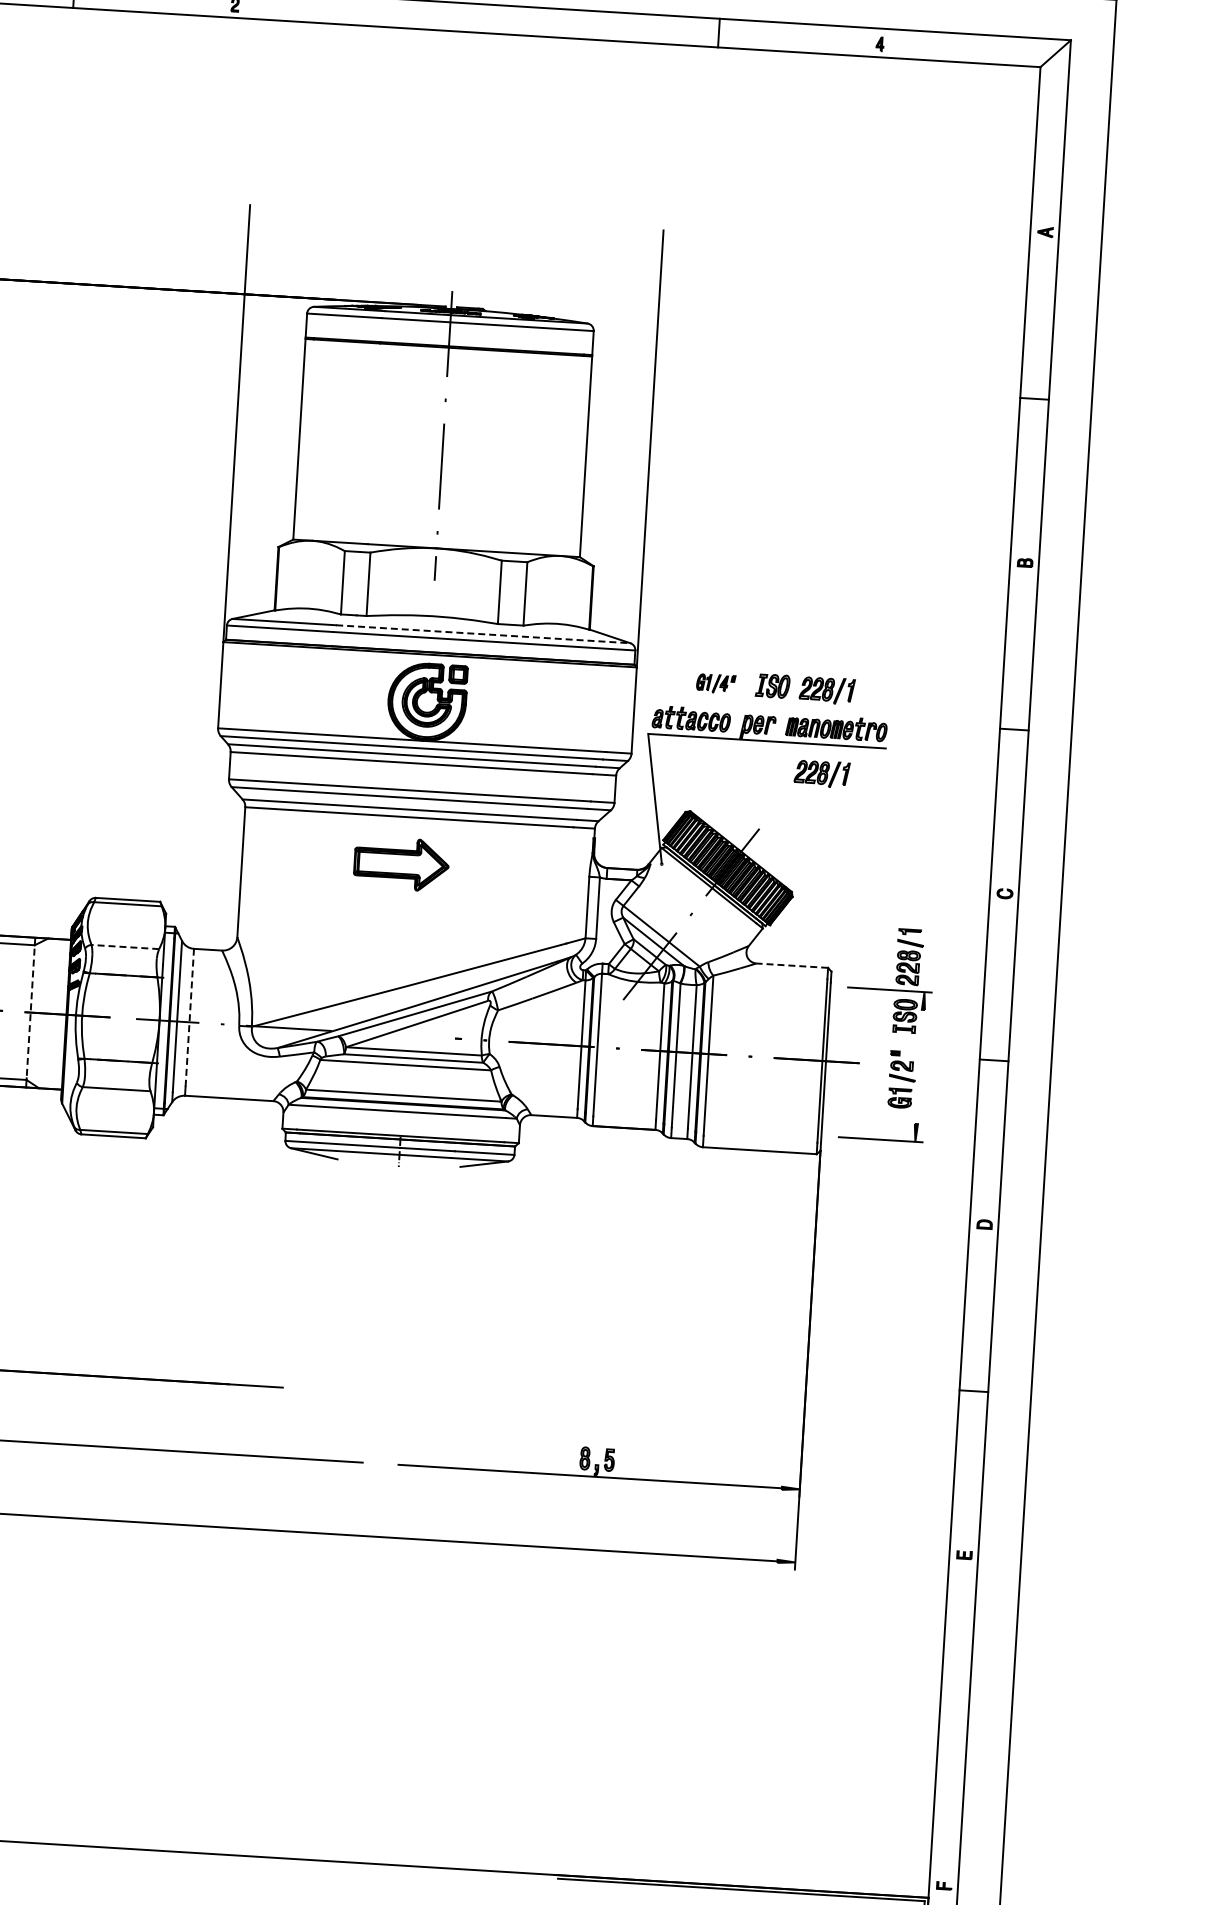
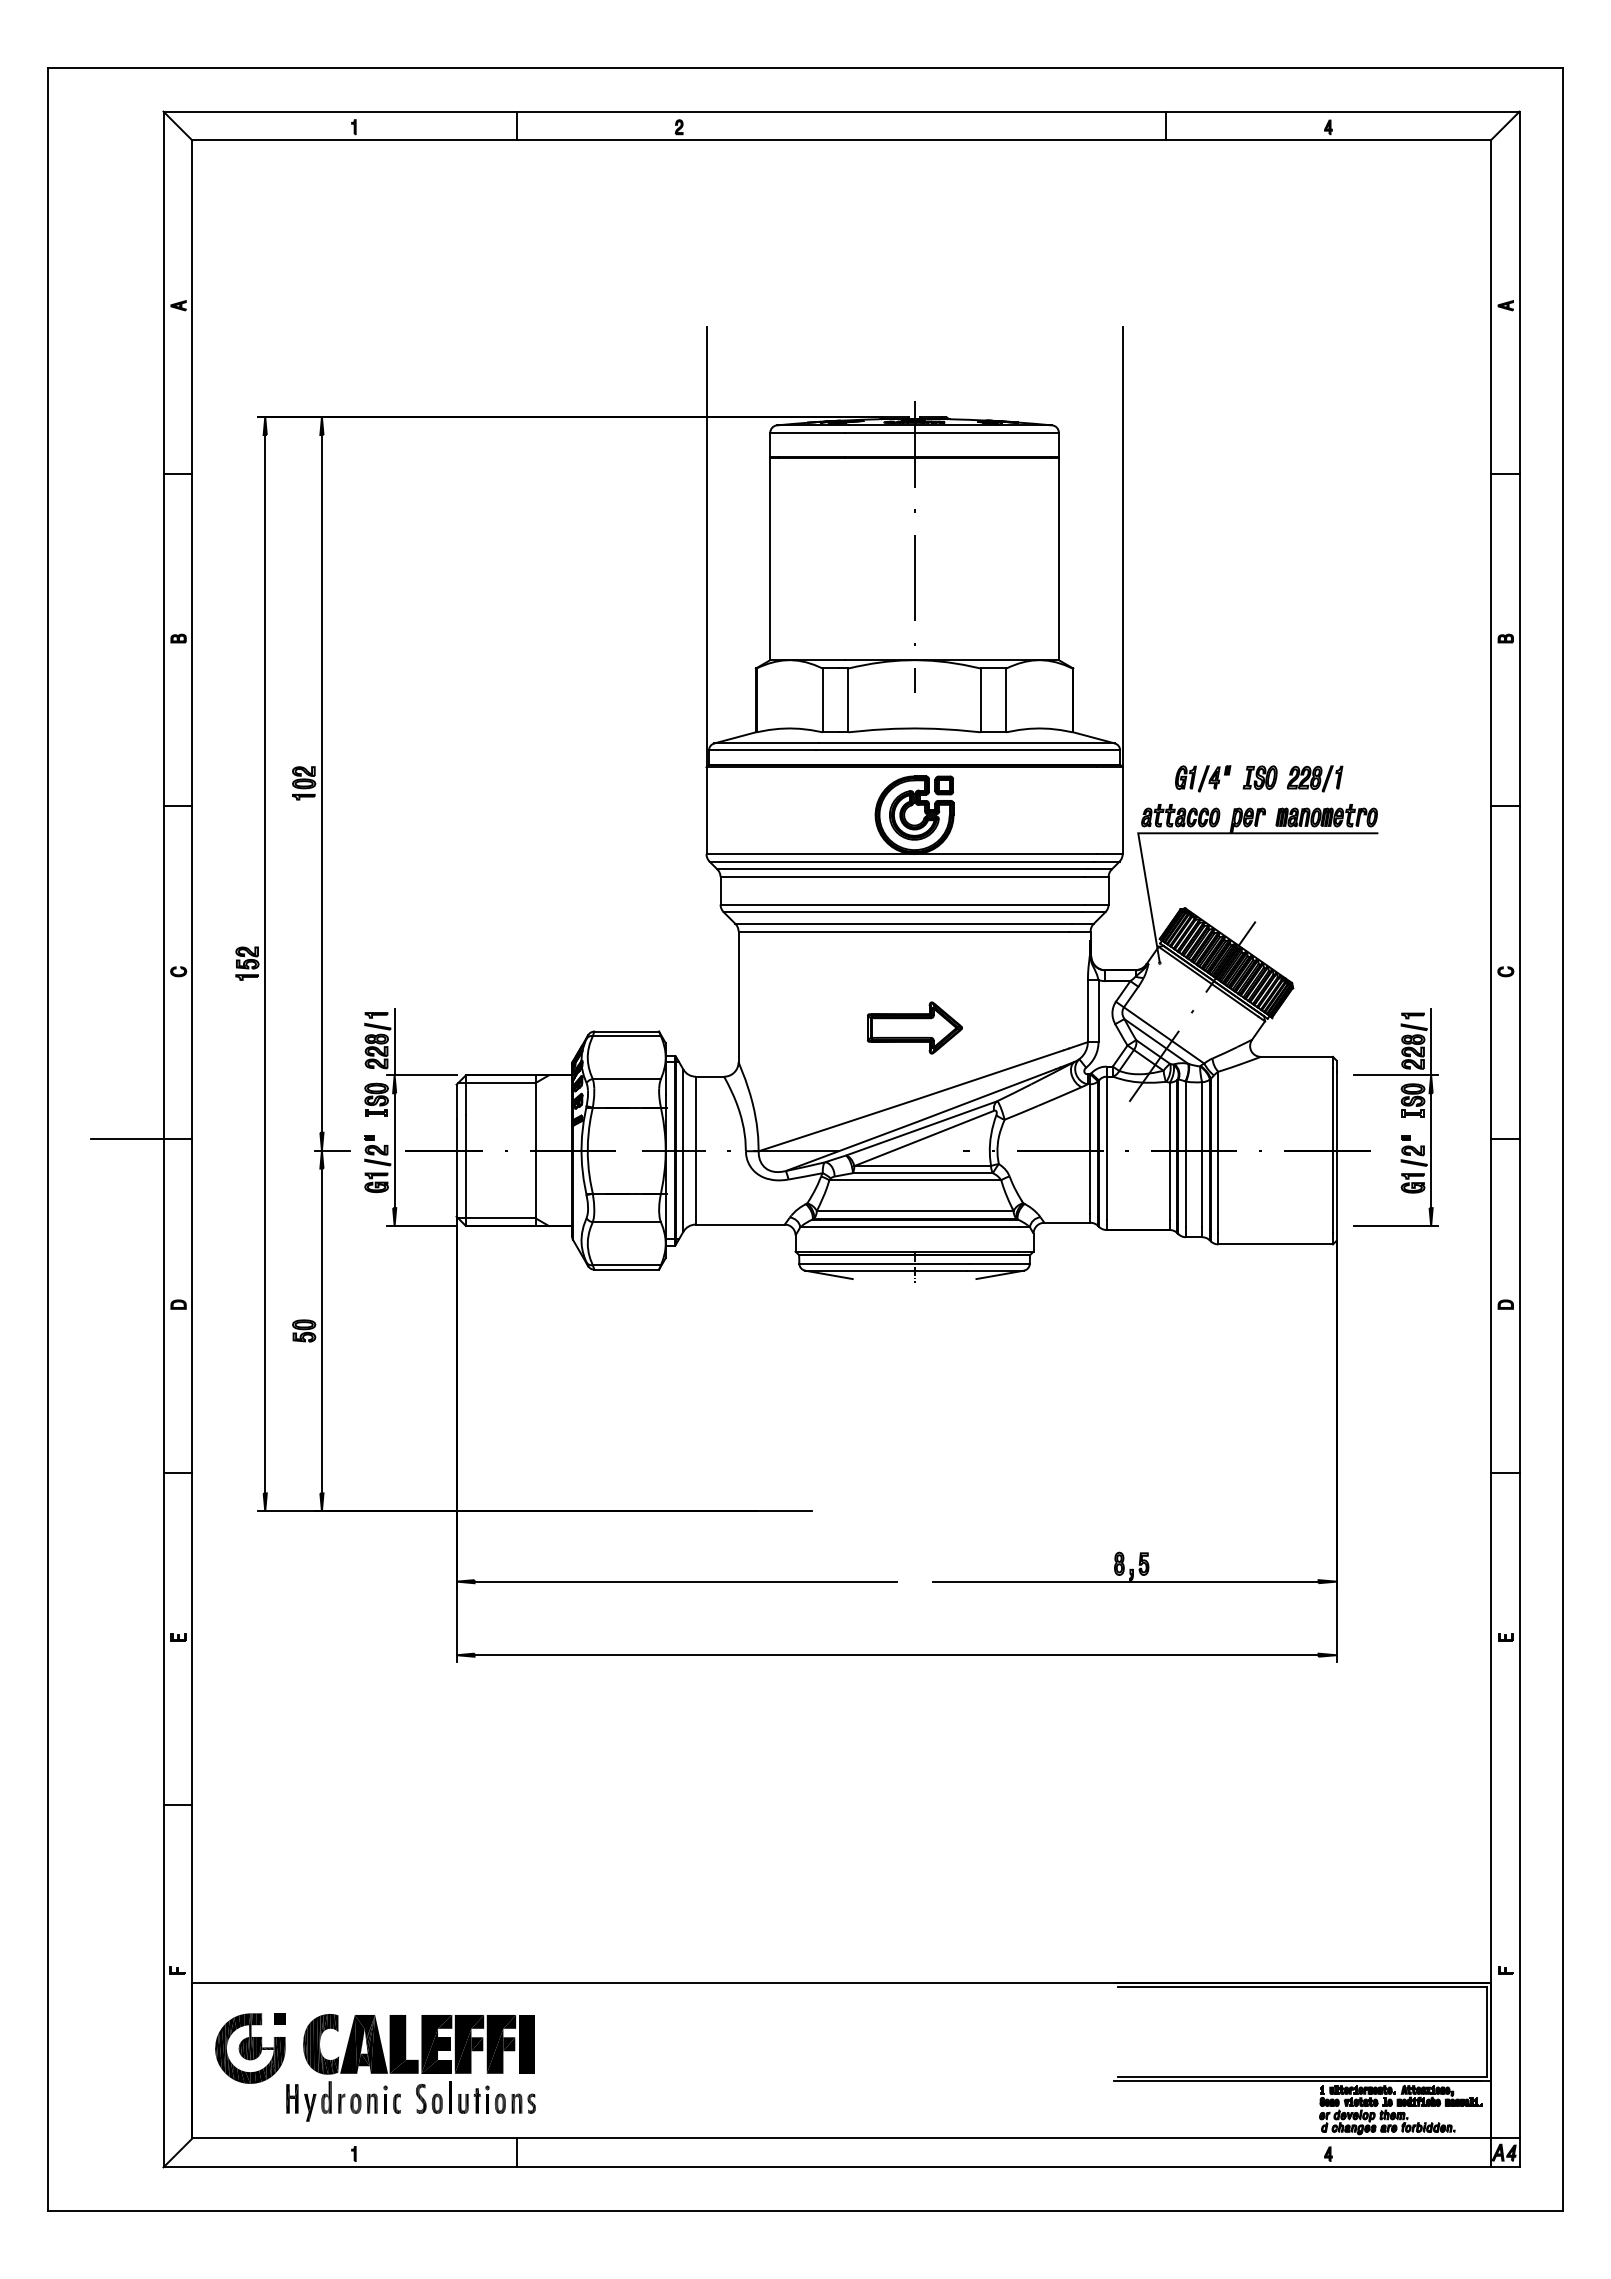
line: (484, 634) -> (967, 743), dashed -> solid
part: (716, 683) -> (1203, 778), size x1.43
part: (821, 773) -> (1314, 862), removed
part: (401, 863) -> (914, 1027), moved
line: (124, 947) -> (626, 1079), dashed -> solid
line: (926, 959) -> (1431, 1042), added
line: (791, 965) -> (1296, 1056), dashed -> solid
line: (30, 1008) -> (535, 1146), dashed -> solid
line: (189, 1017) -> (695, 1145), dashed -> solid
line: (920, 1066) -> (1431, 1150), added

